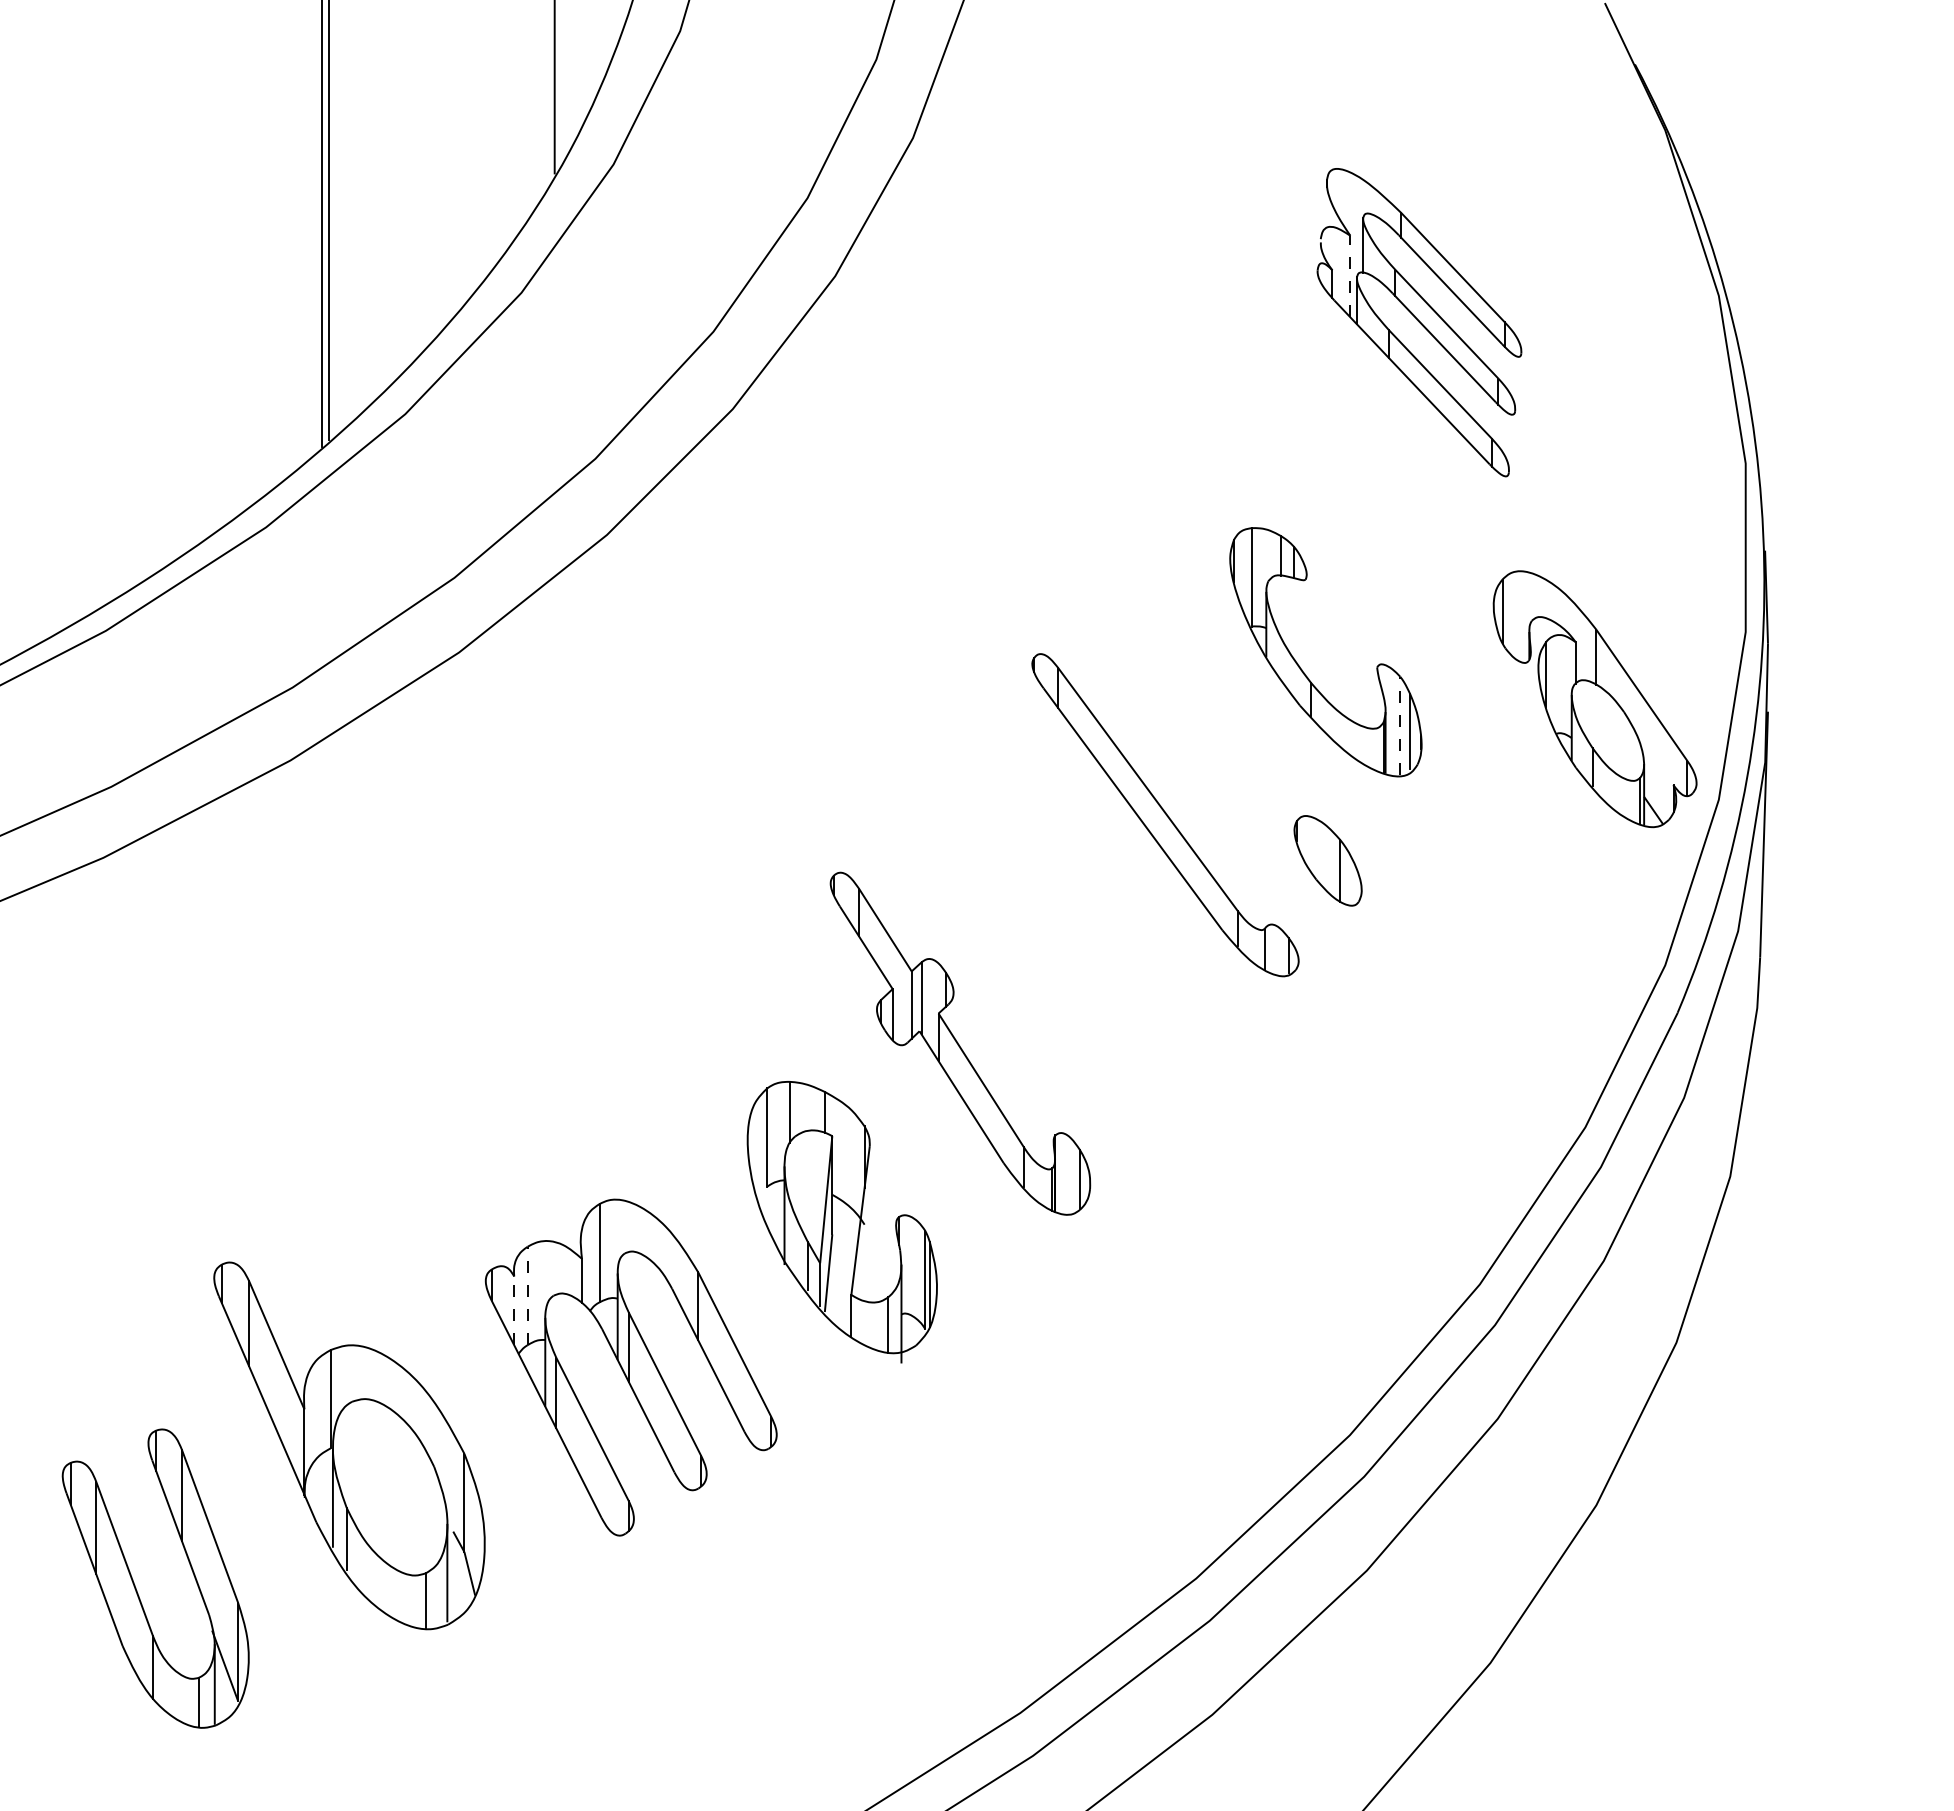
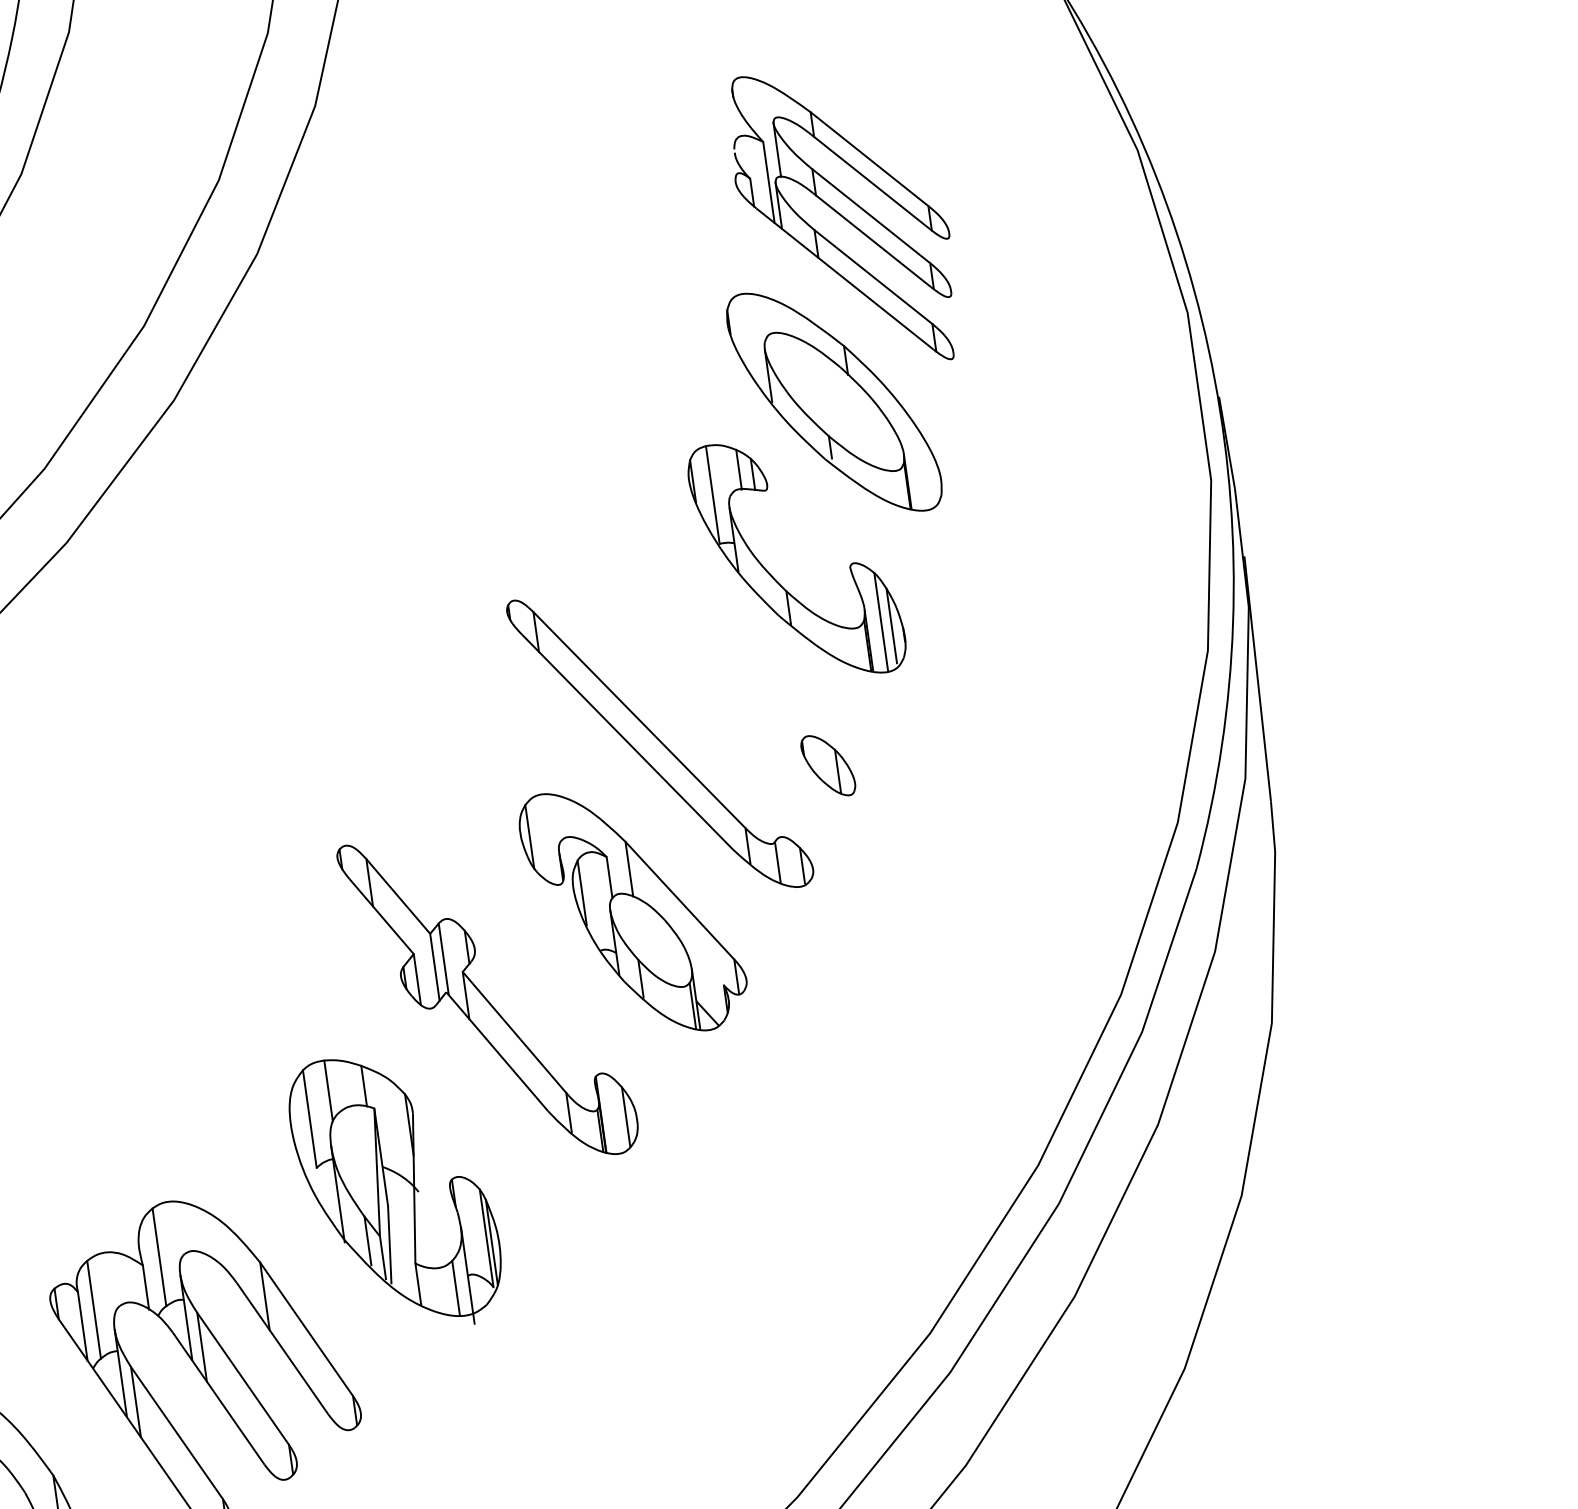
line: (1350, 276) -> (769, 182), dashed -> solid
part: (1384, 502) -> (834, 402), added
part: (1594, 699) -> (633, 911), moved
line: (1400, 725) -> (881, 621), dashed -> solid
part: (1327, 860) -> (827, 765), size x0.71
line: (527, 1295) -> (93, 1309), dashed -> solid
line: (514, 1310) -> (83, 1326), dashed -> solid

